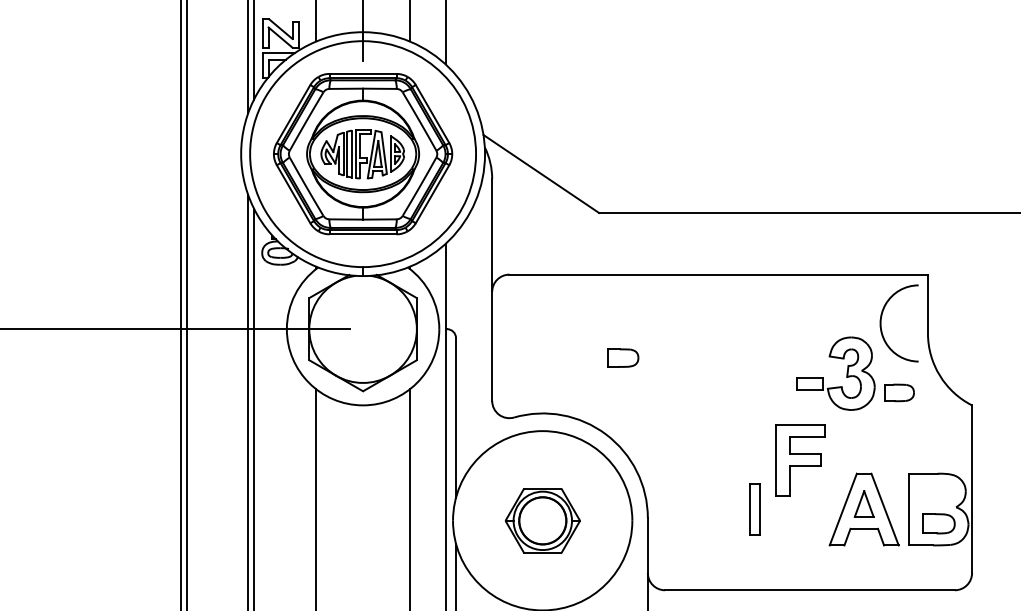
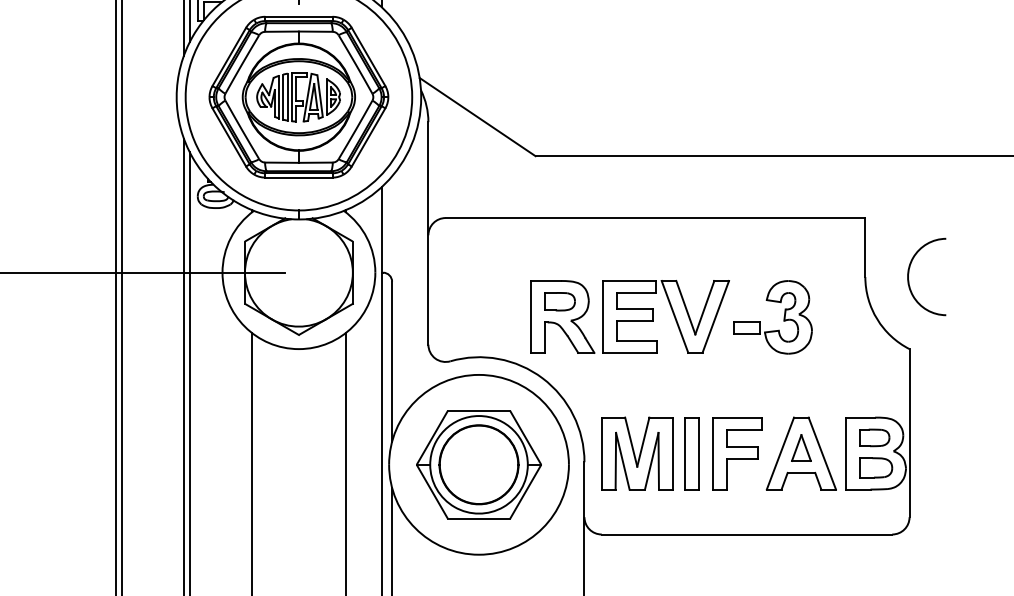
arc: (881, 323) -> (908, 277), moved
part: (692, 373) -> (629, 317), added
part: (899, 392) -> (874, 437), moved
part: (800, 460) -> (737, 453), moved
part: (700, 509) -> (637, 453), added
part: (754, 509) -> (691, 453), size x1.43
part: (542, 520) -> (478, 464), size x1.67

